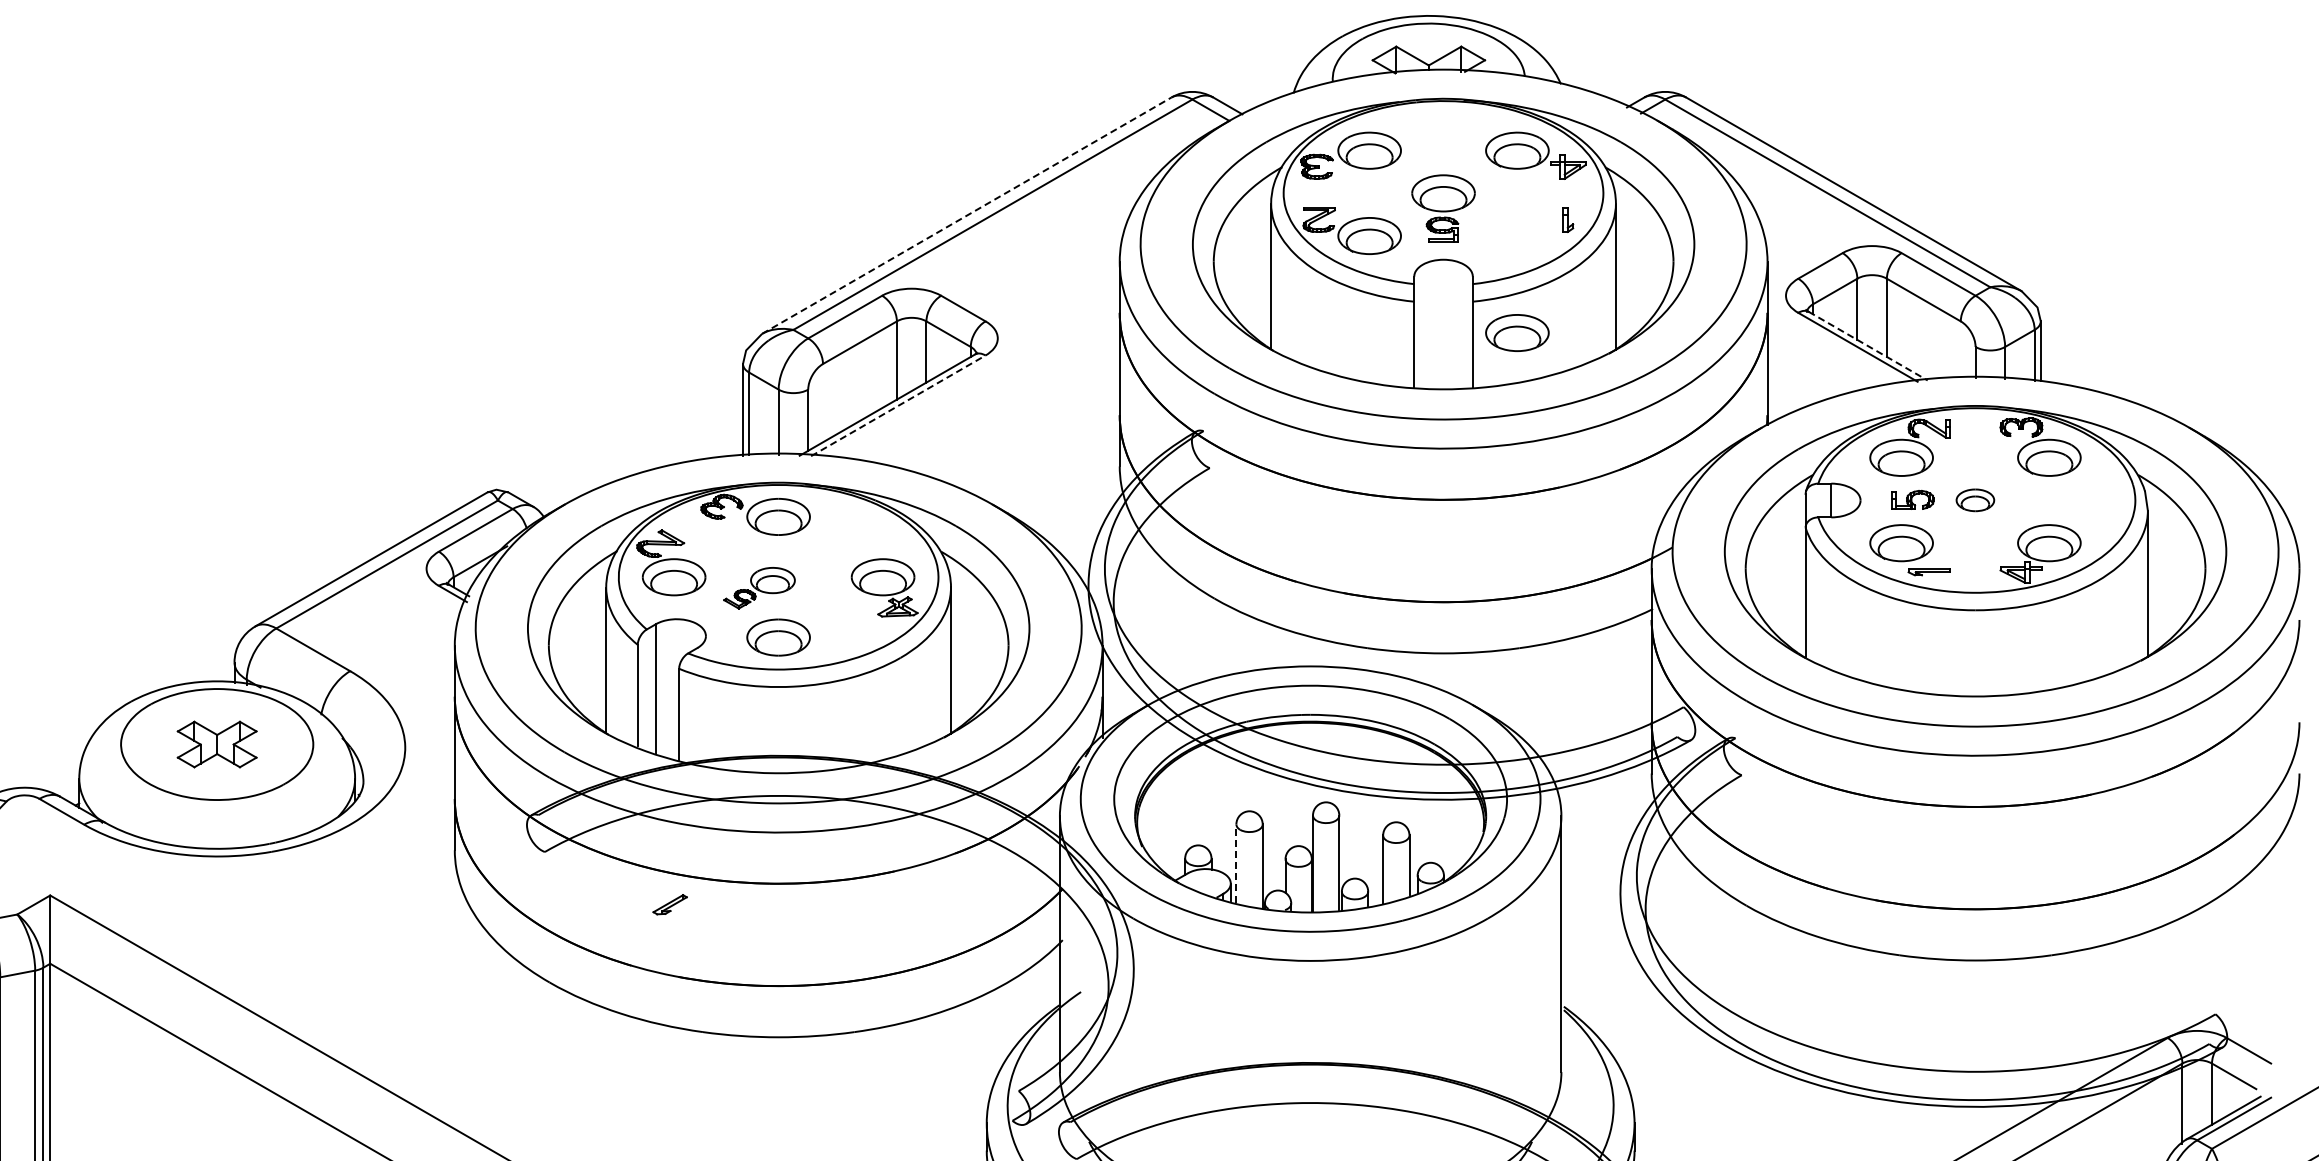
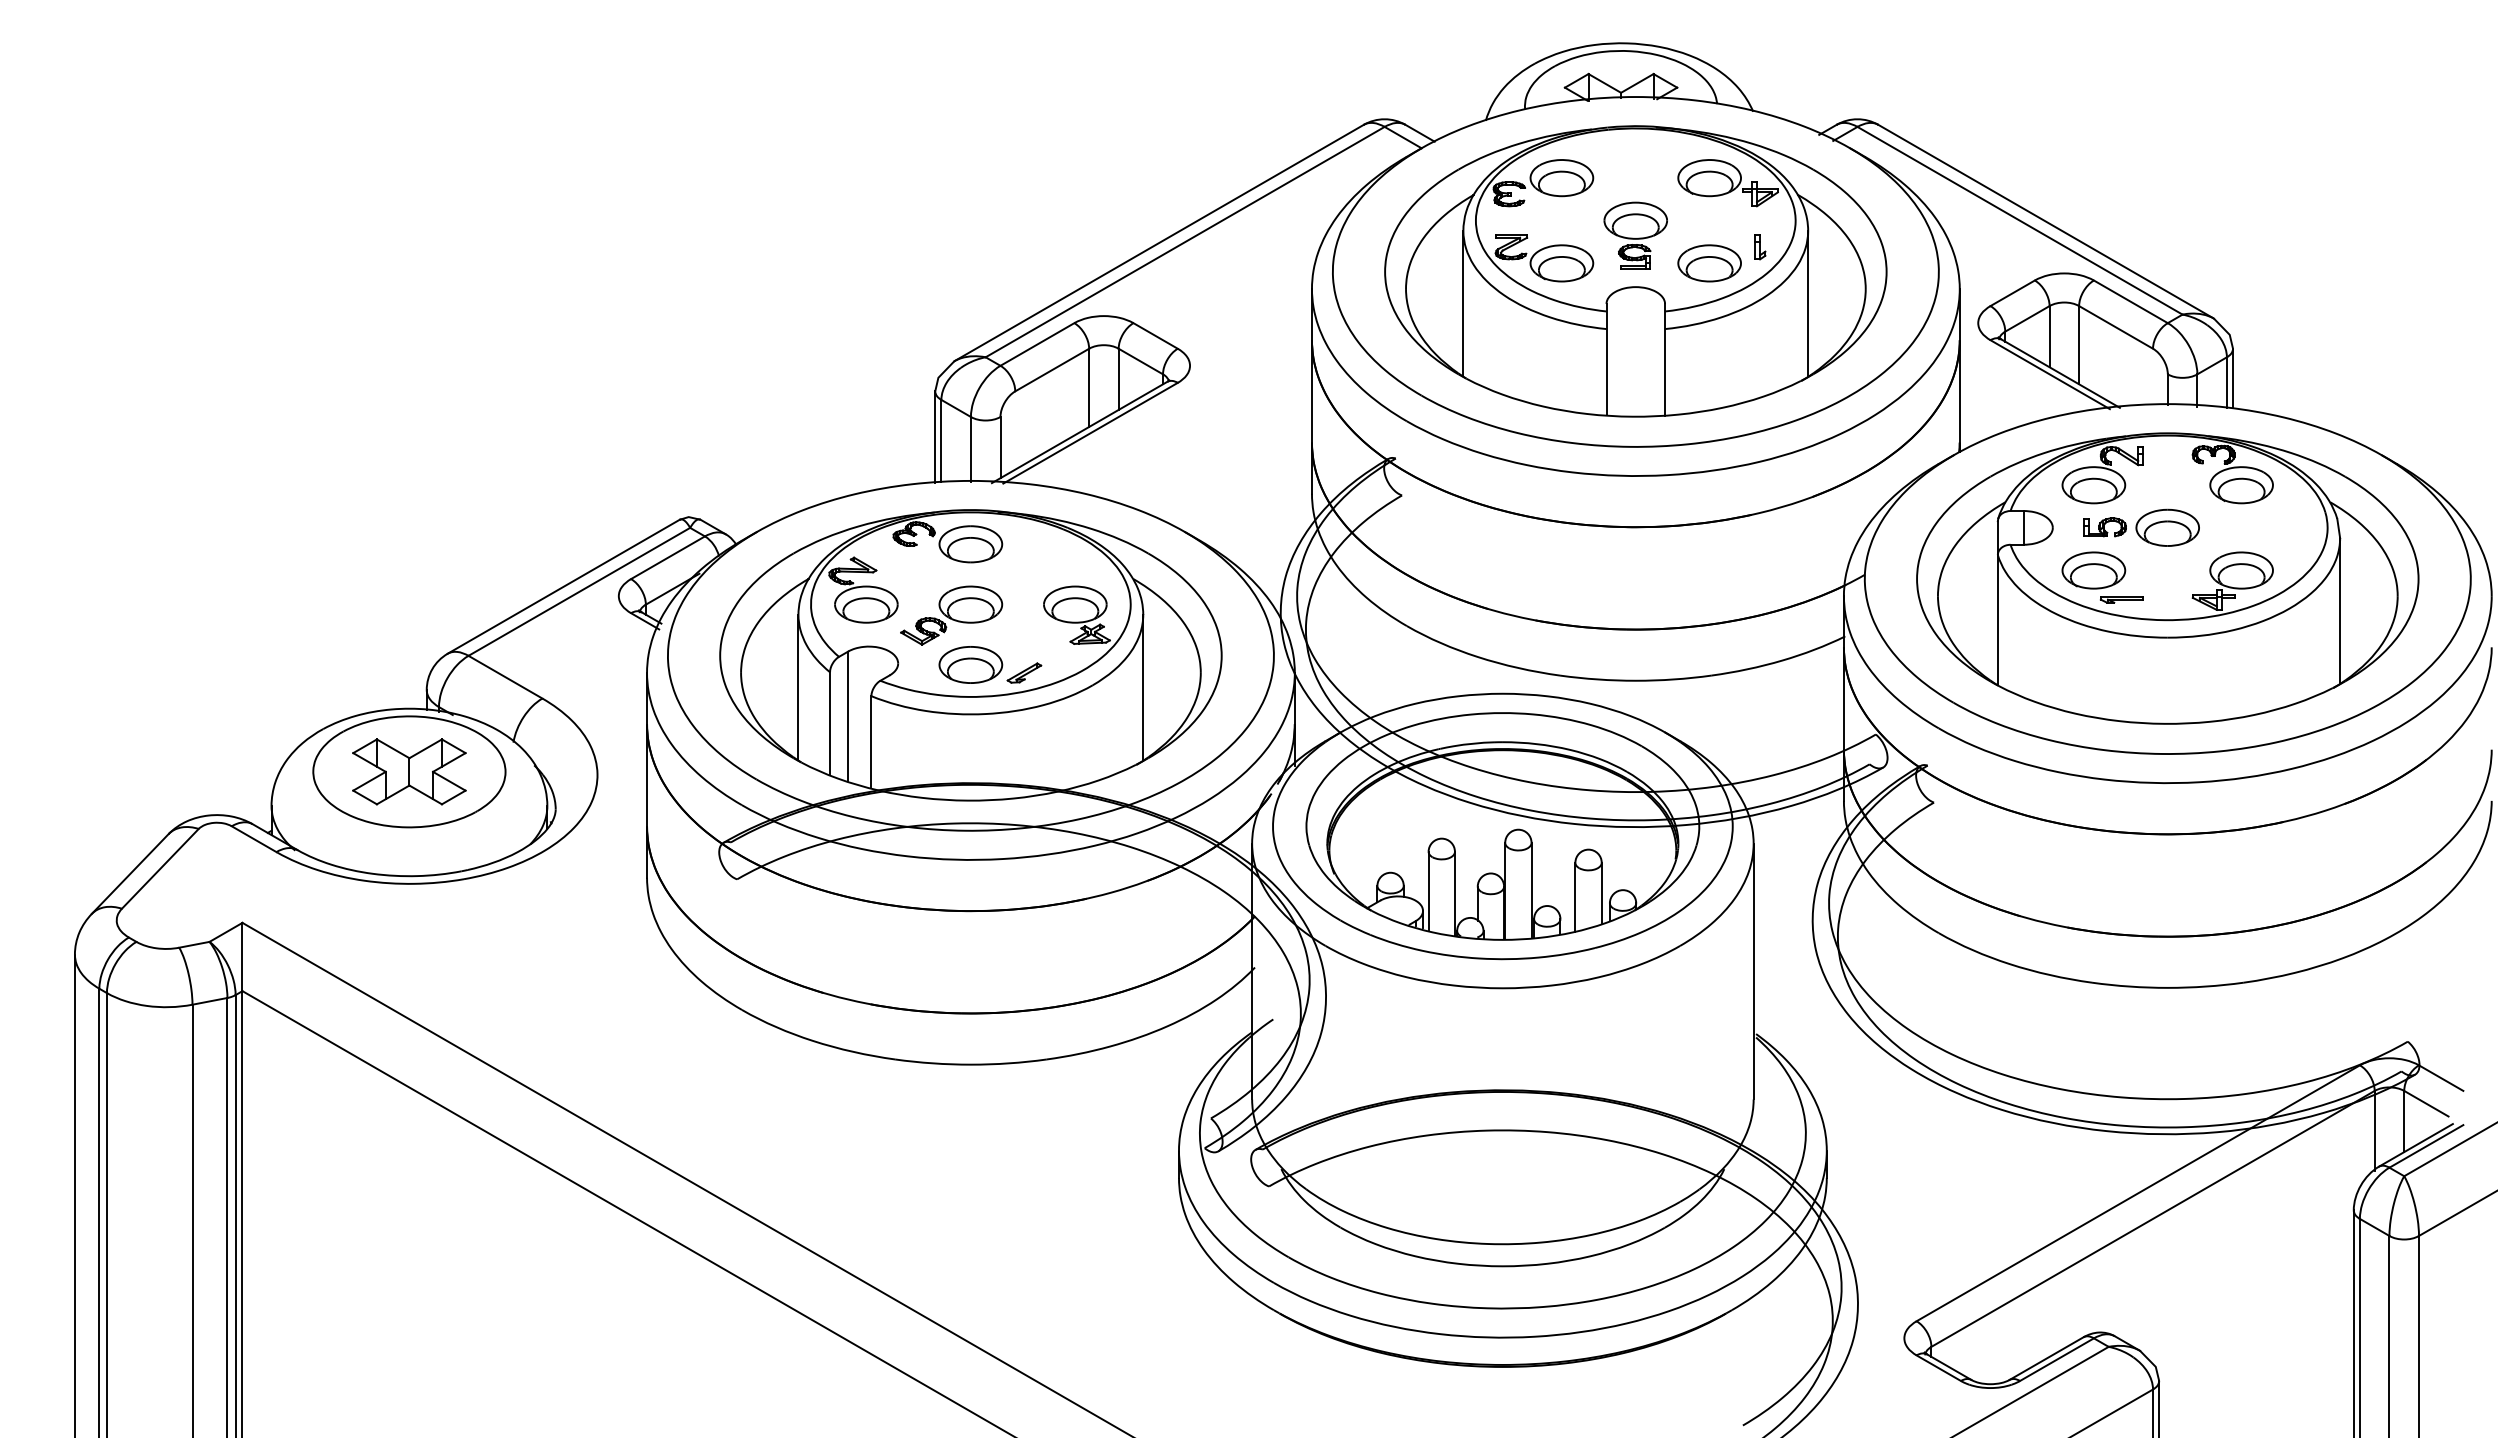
line: (967, 215) -> (1159, 242), dashed -> solid
part: (1517, 333) -> (1709, 263), moved
line: (1868, 346) -> (2060, 373), dashed -> solid
line: (898, 406) -> (1090, 433), dashed -> solid
part: (1975, 500) -> (2167, 527), size x1.67
part: (759, 588) -> (951, 615), size x1.43
part: (217, 744) -> (409, 771), size x1.43
line: (1236, 863) -> (1428, 890), dashed -> solid
part: (670, 904) -> (1024, 672), moved

